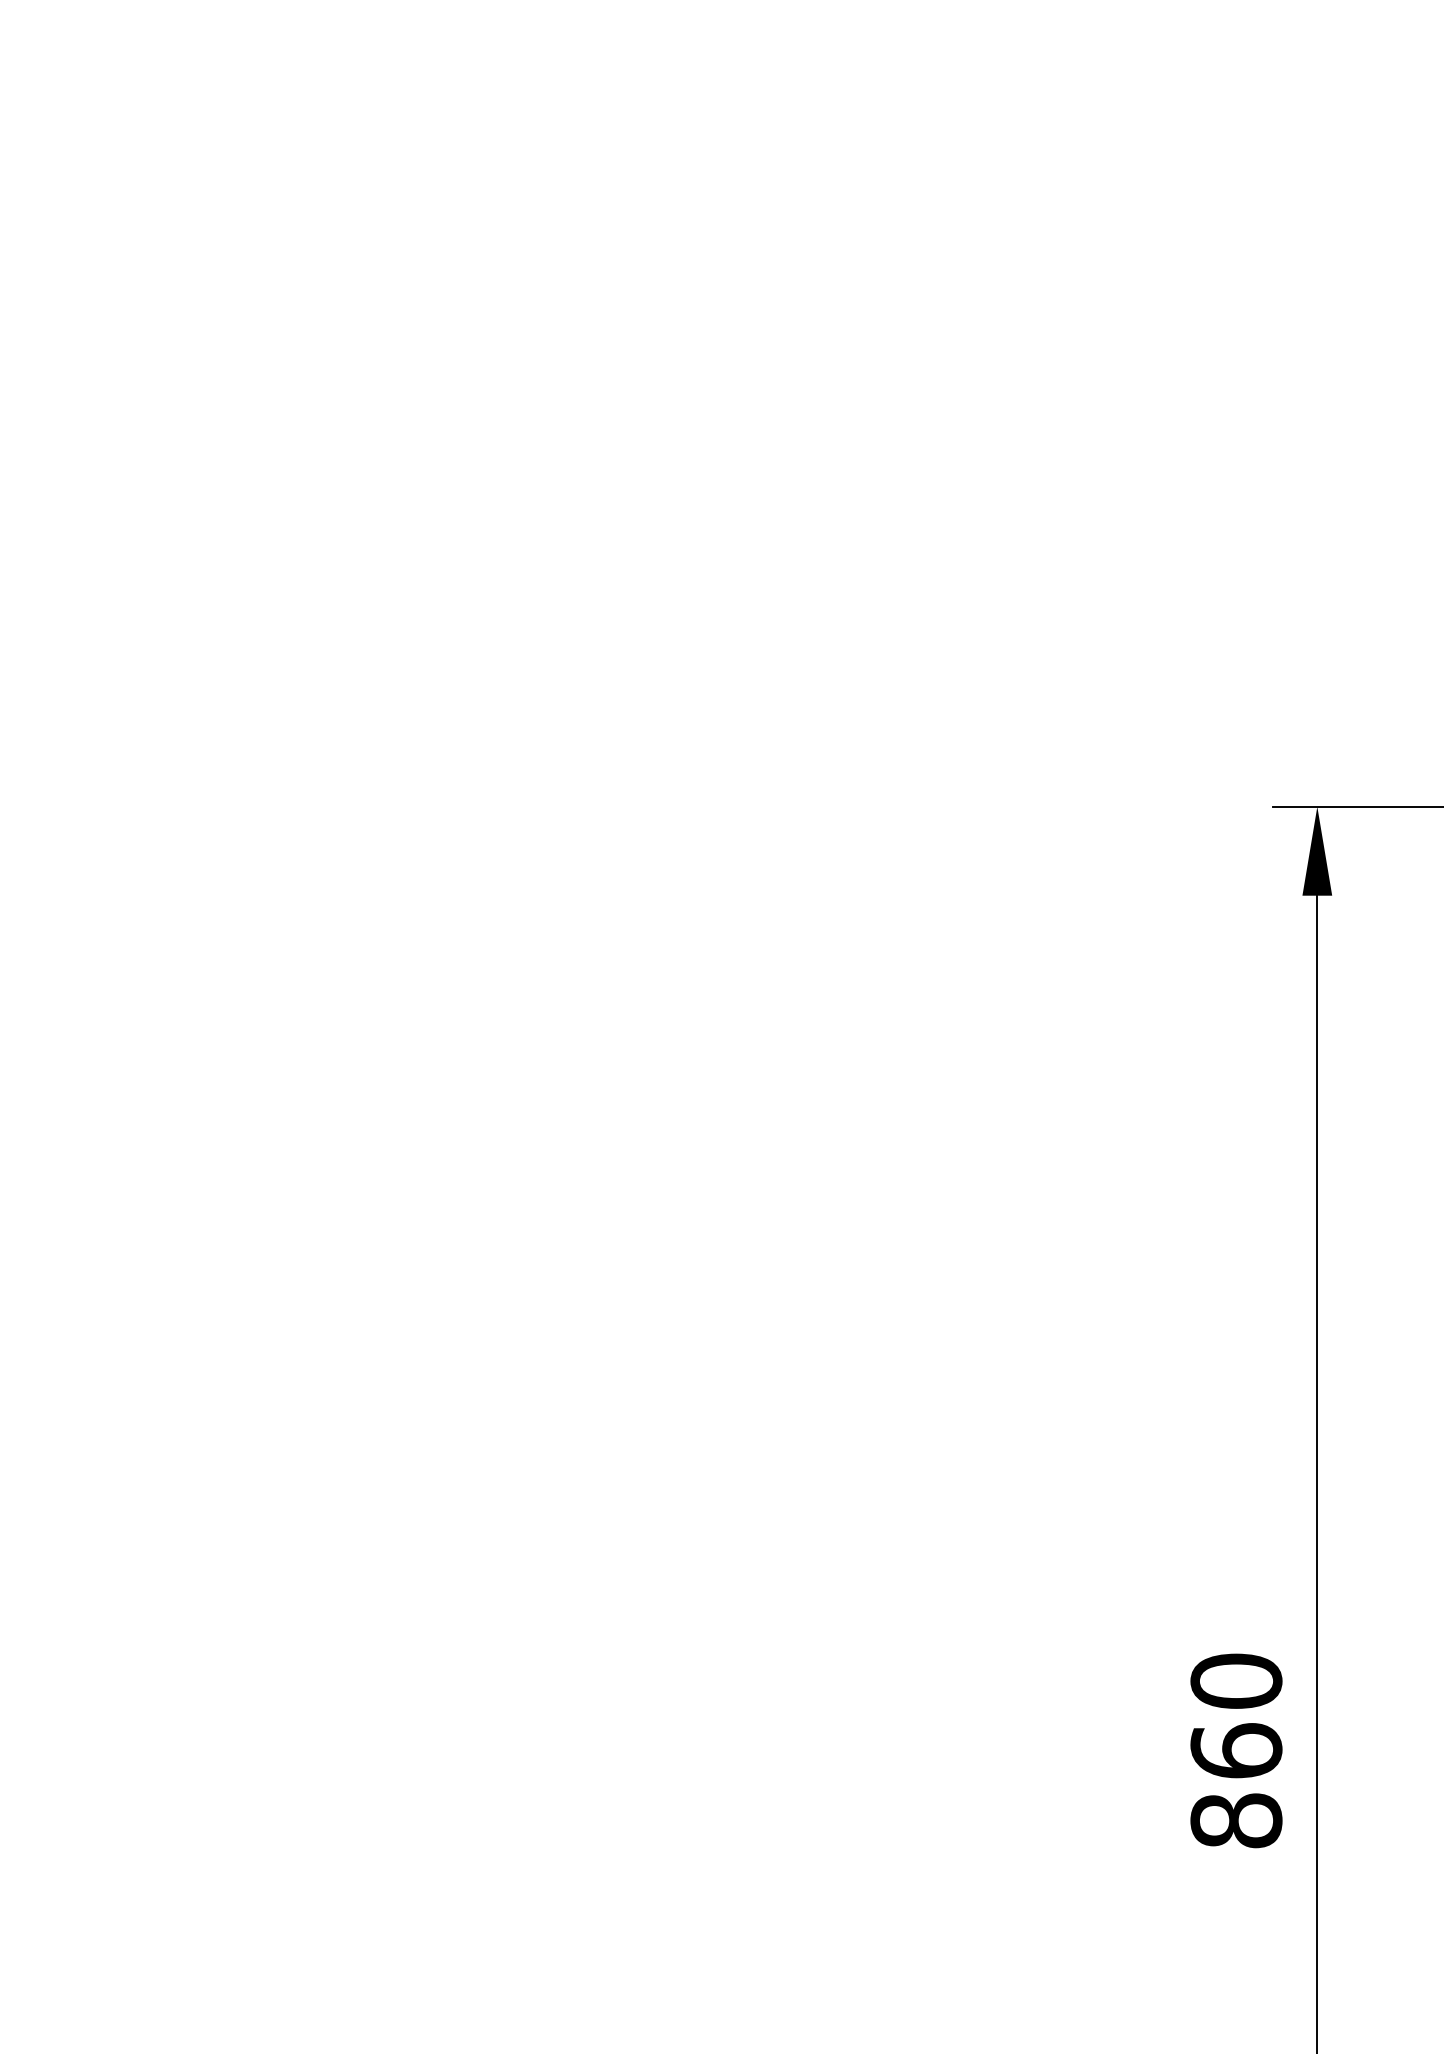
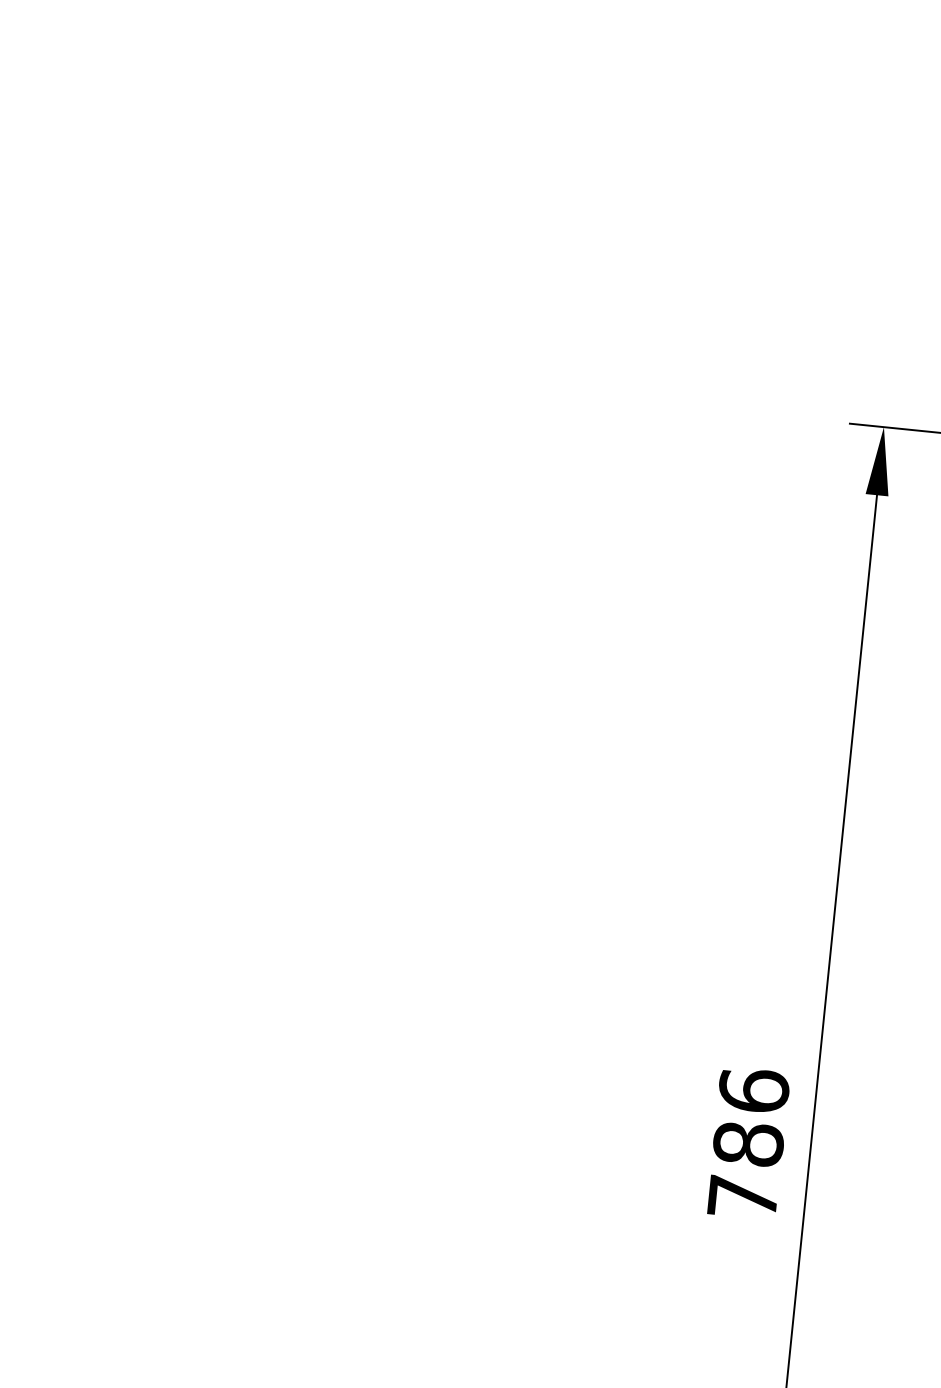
text: (1236, 1750) -> (748, 1143), 860 -> 786

